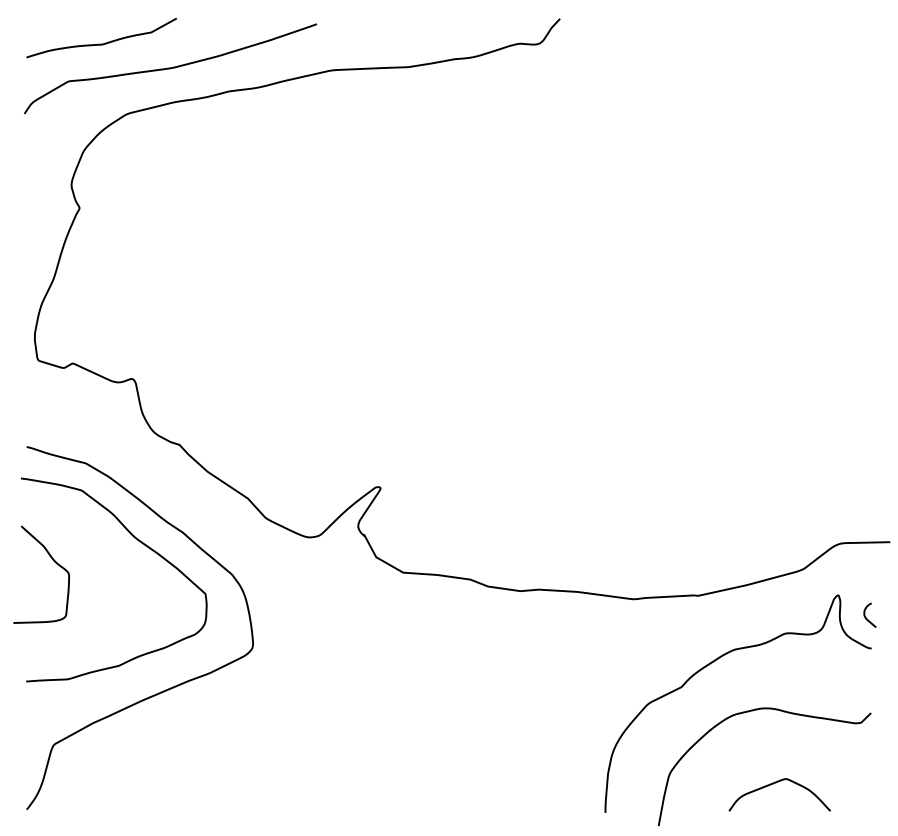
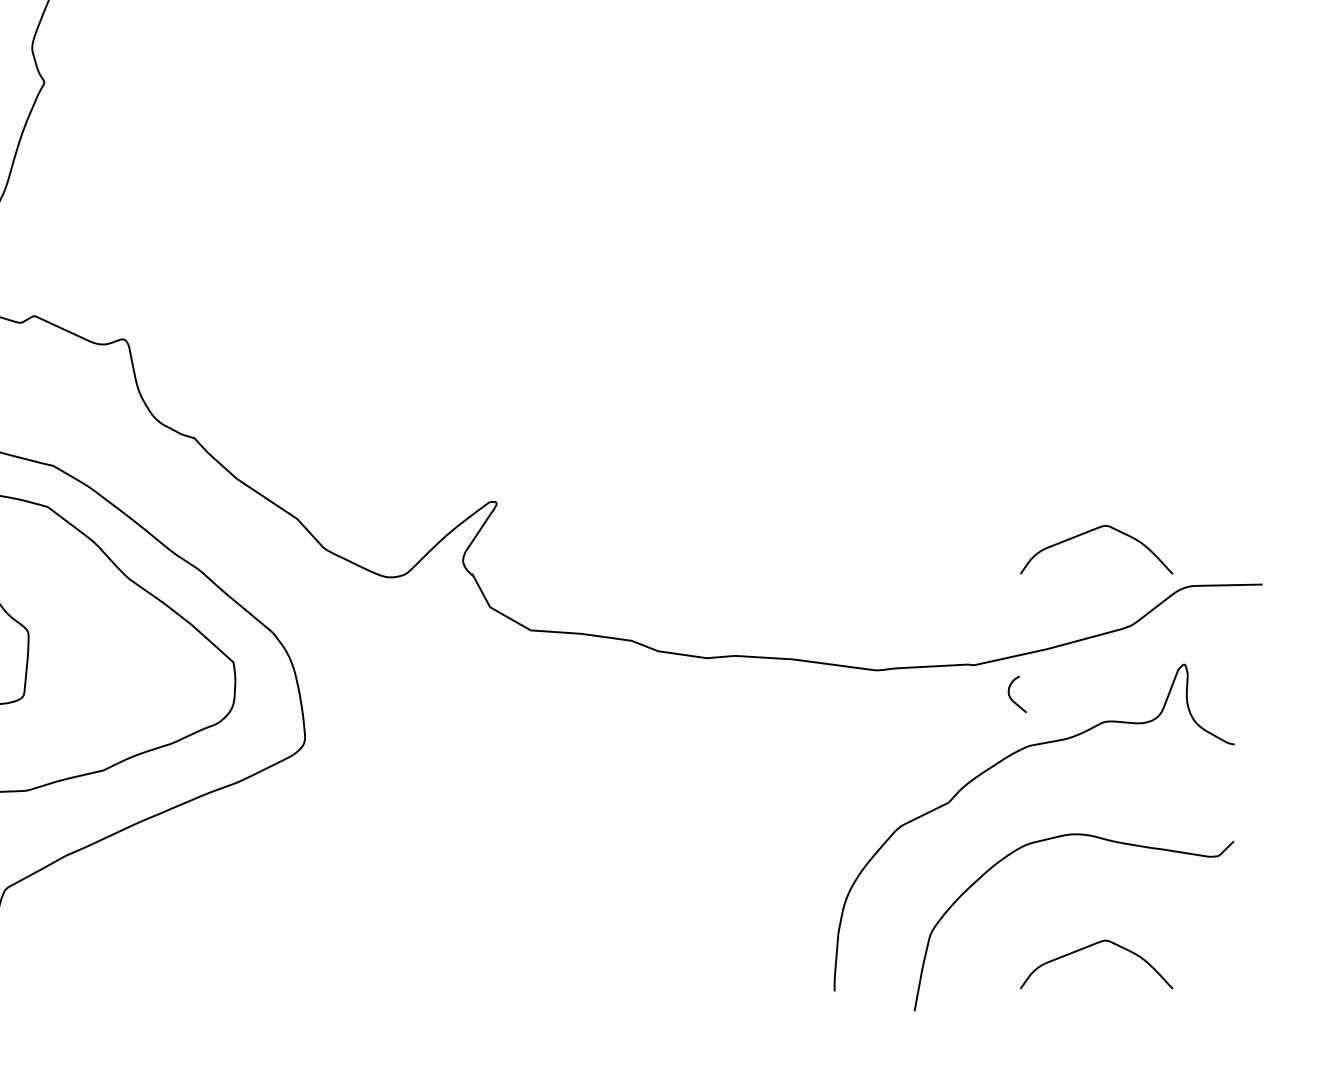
curve: (776, 507) -> (1091, 532), added
curve: (865, 614) -> (1010, 693), moved

